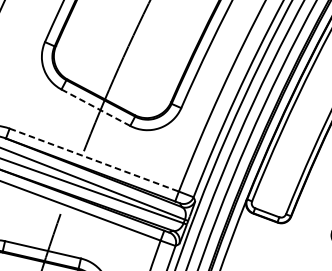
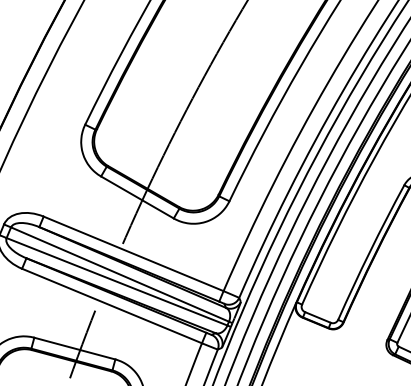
line: (95, 107) -> (137, 197), dashed -> solid
line: (95, 160) -> (134, 254), dashed -> solid

